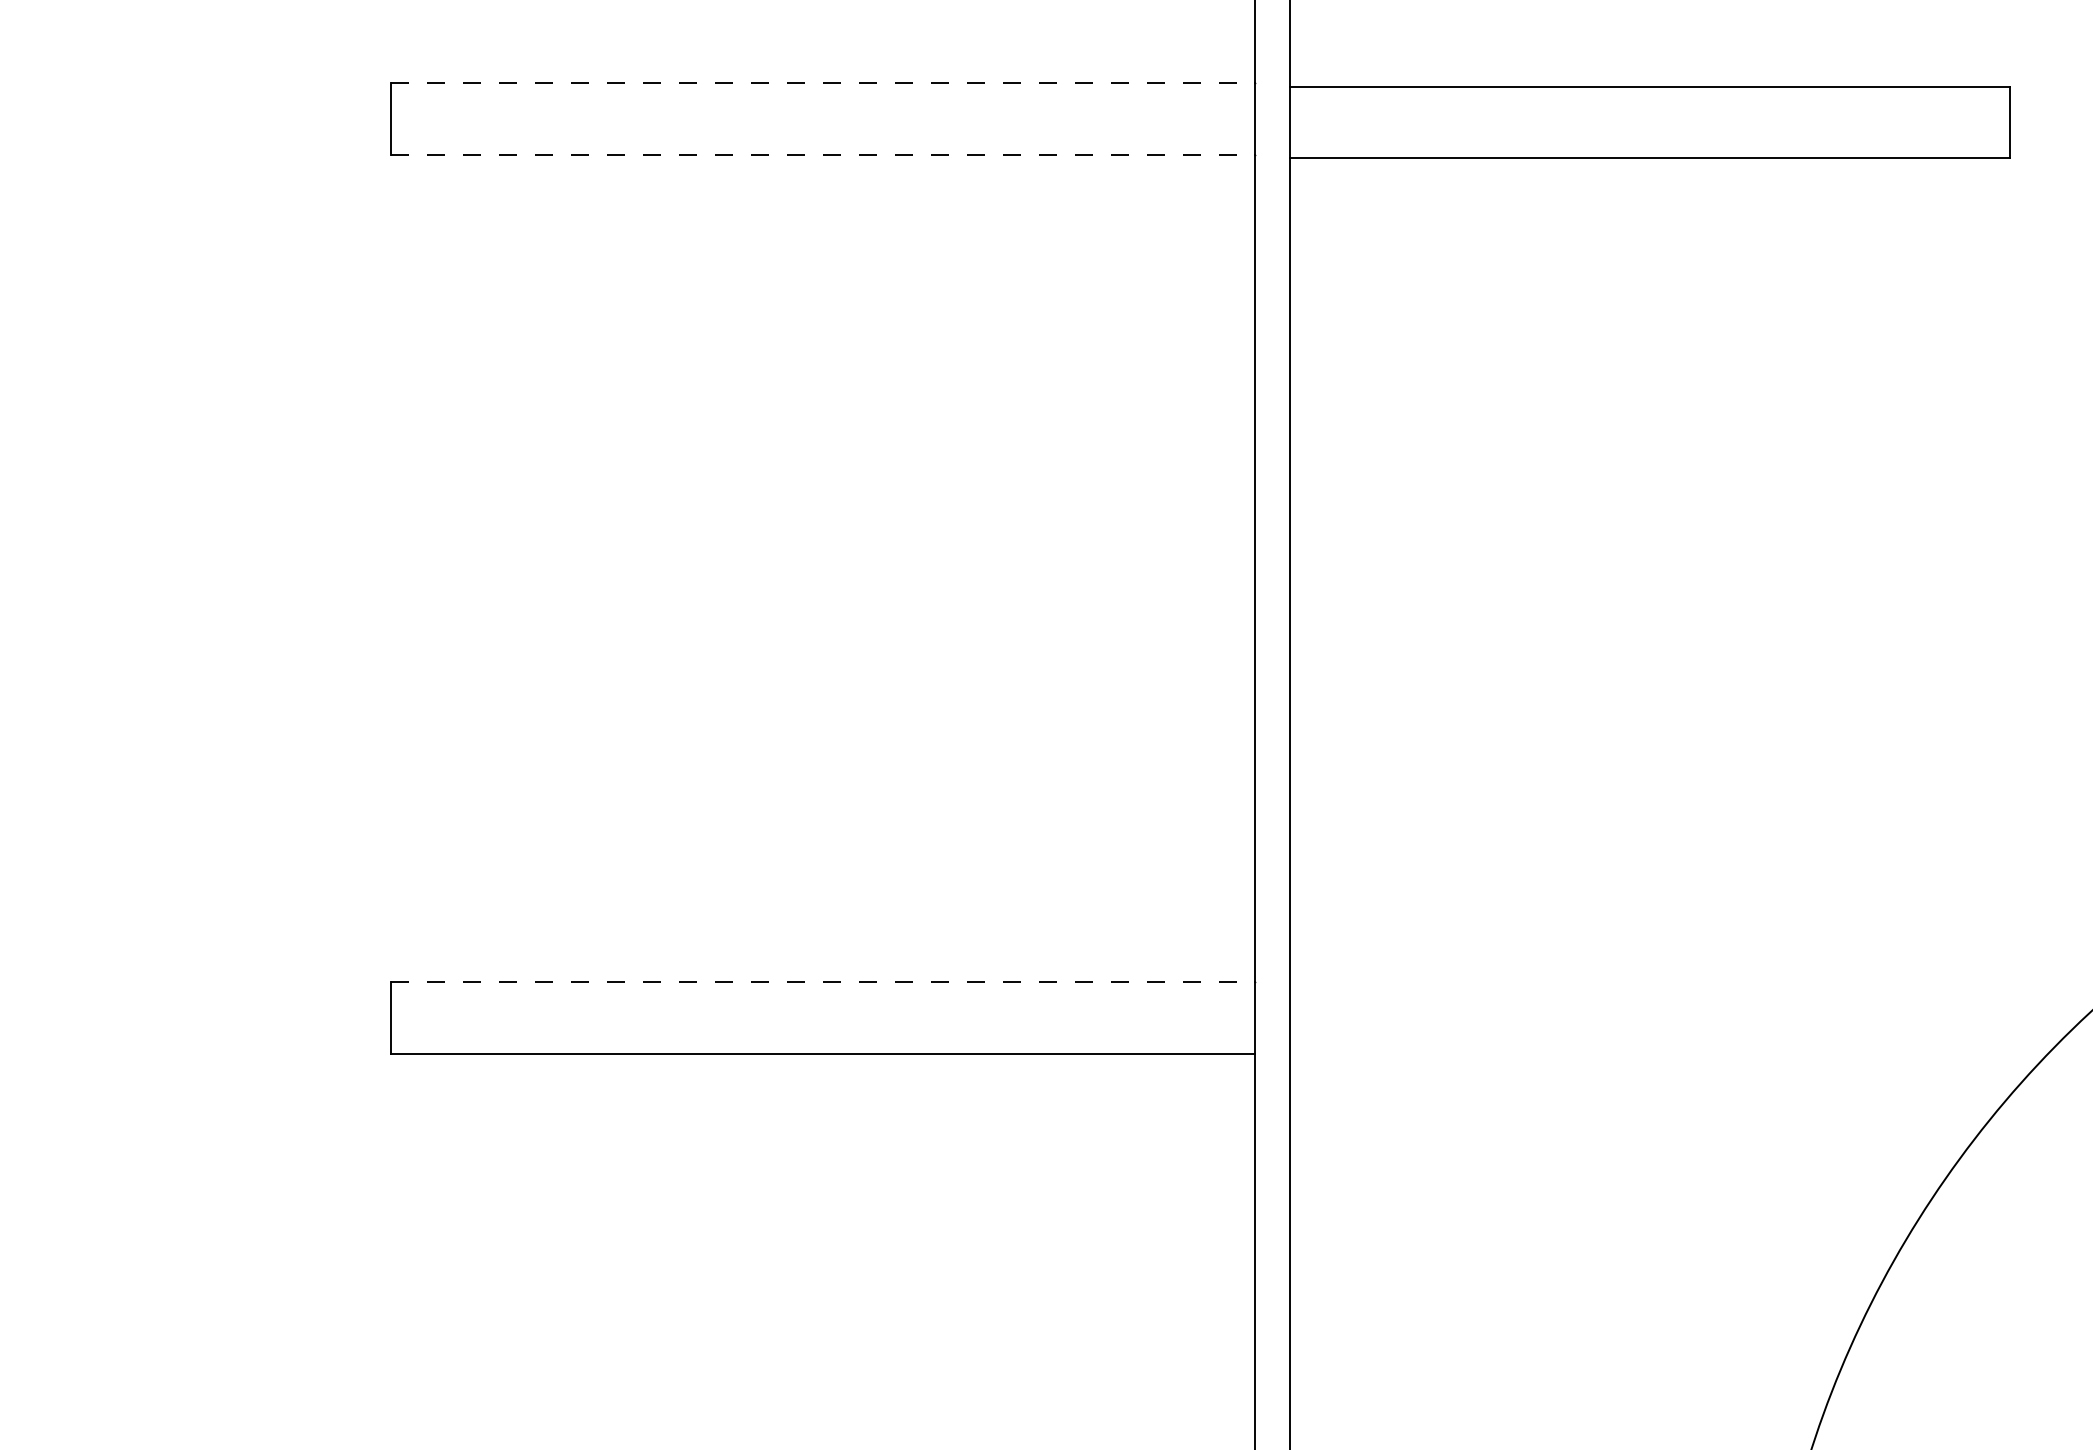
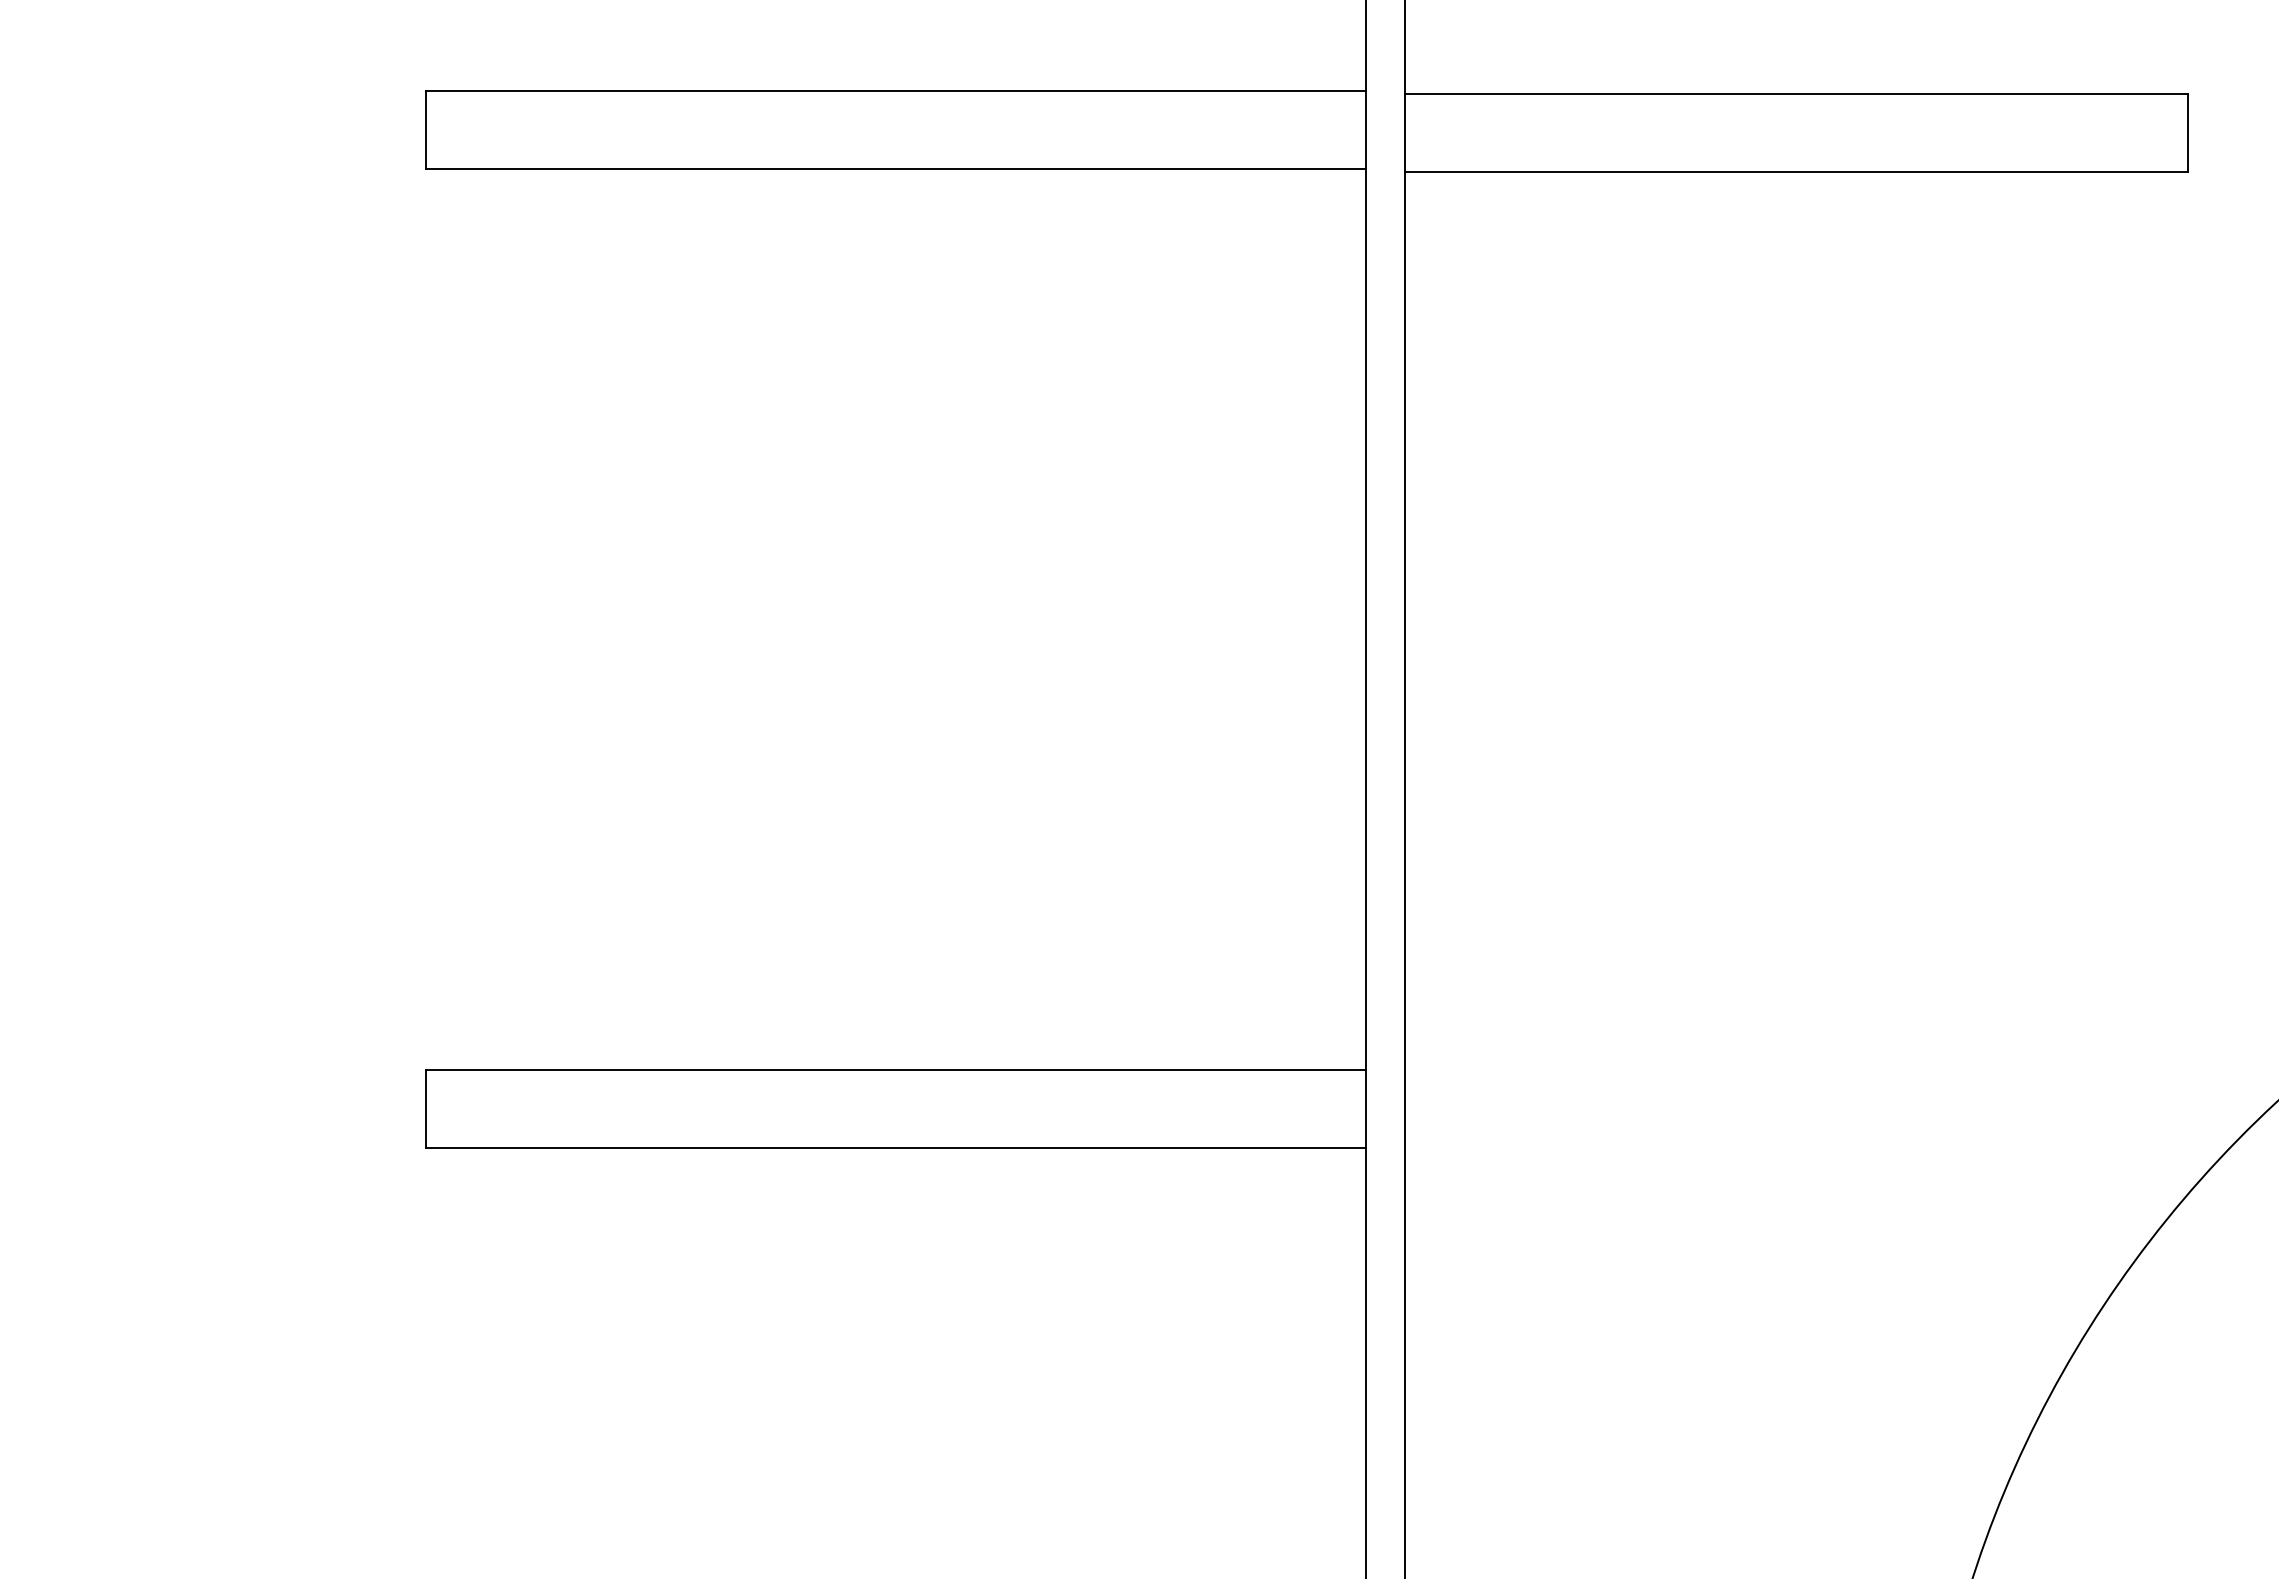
line: (823, 83) -> (896, 90), dashed -> solid
line: (823, 155) -> (896, 169), dashed -> solid
line: (823, 982) -> (896, 1069), dashed -> solid

